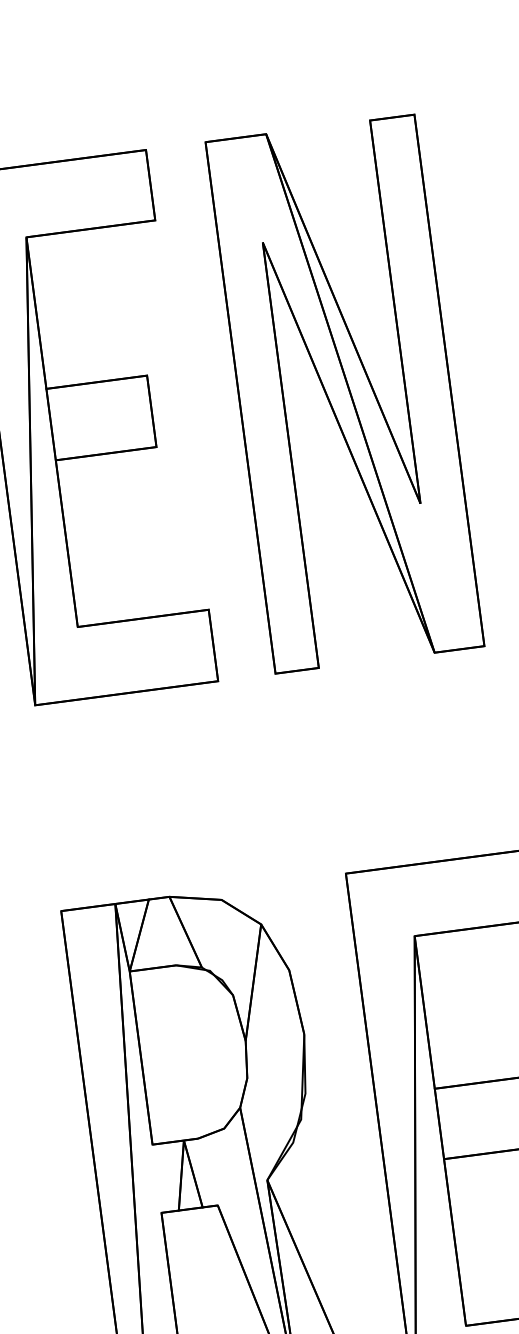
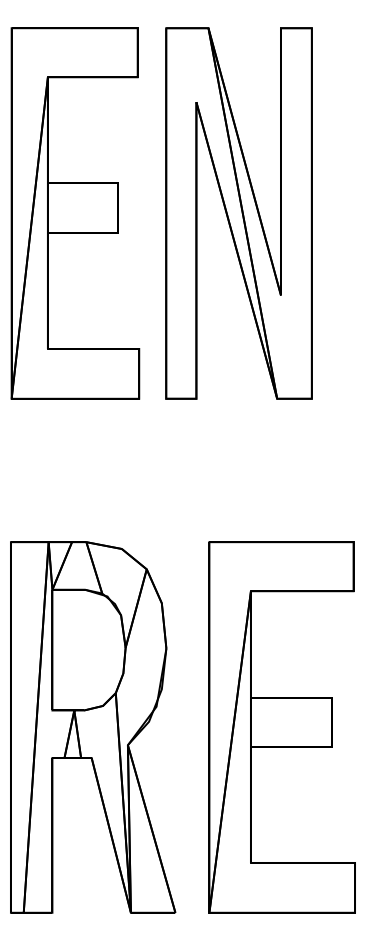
part: (344, 394) -> (238, 213), moved

